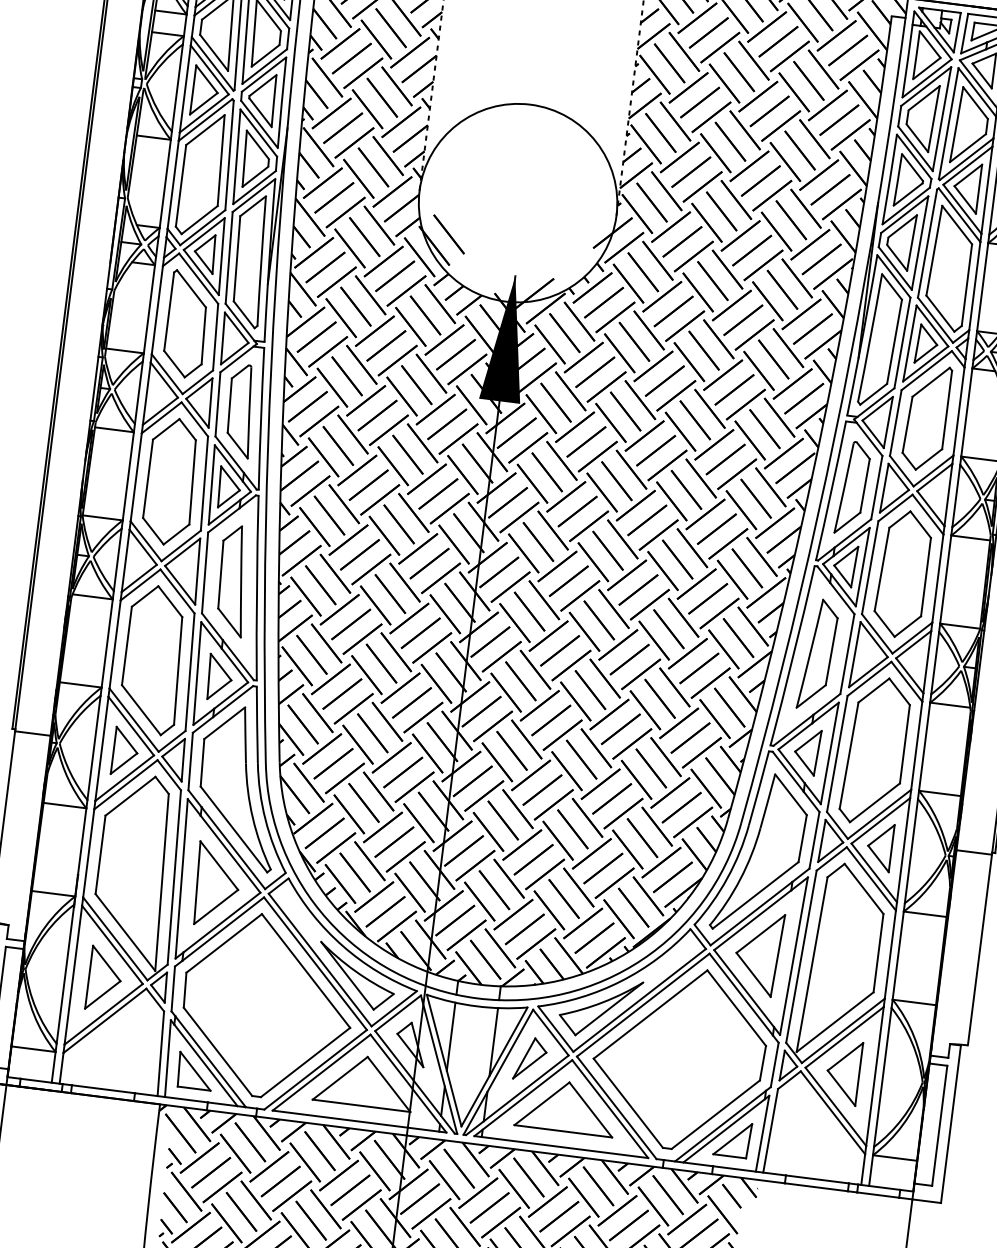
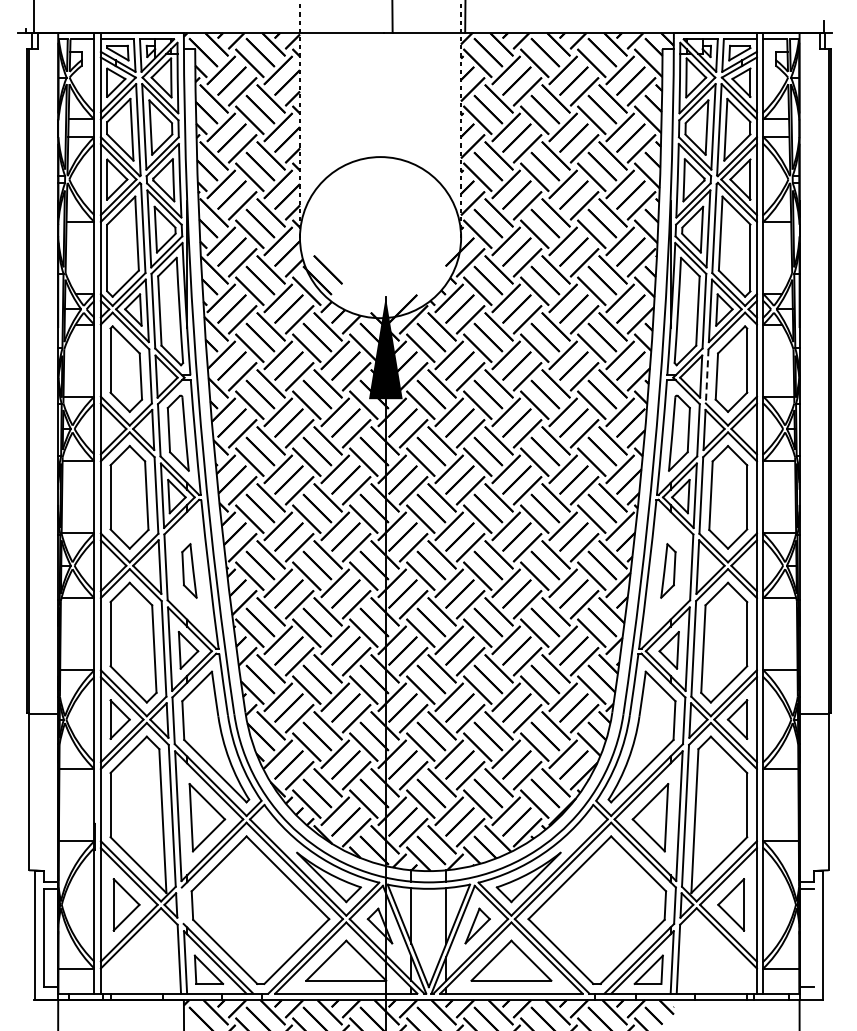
line: (896, 423) -> (707, 376), solid -> dashed
part: (233, 580) -> (189, 570), size x0.6
part: (818, 654) -> (668, 570), size x0.6
line: (172, 988) -> (182, 905), removed
line: (940, 1125) -> (814, 937), removed

